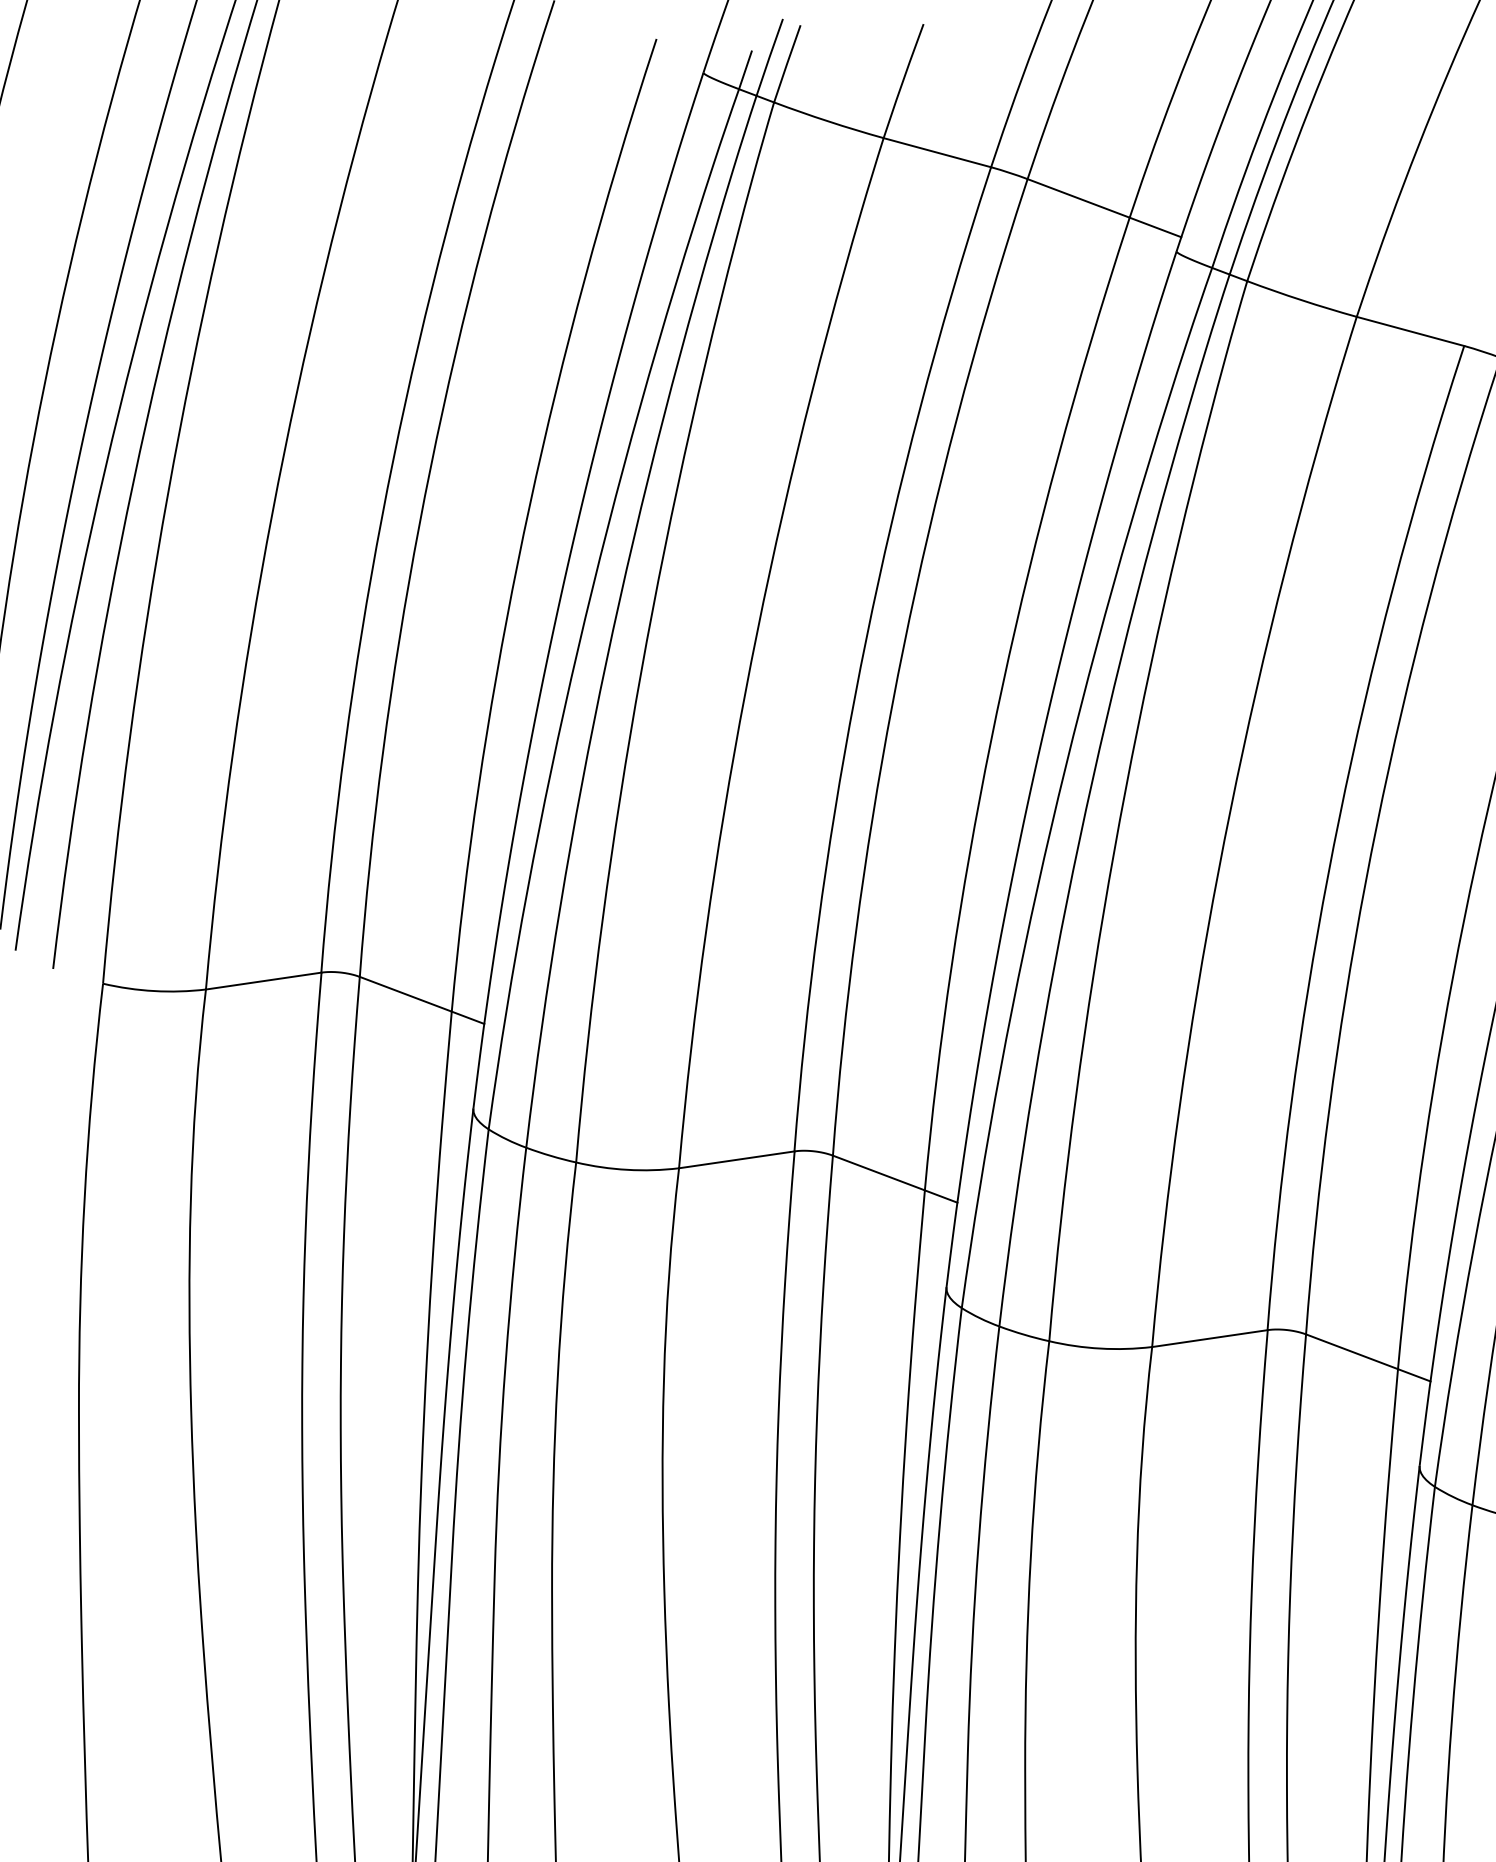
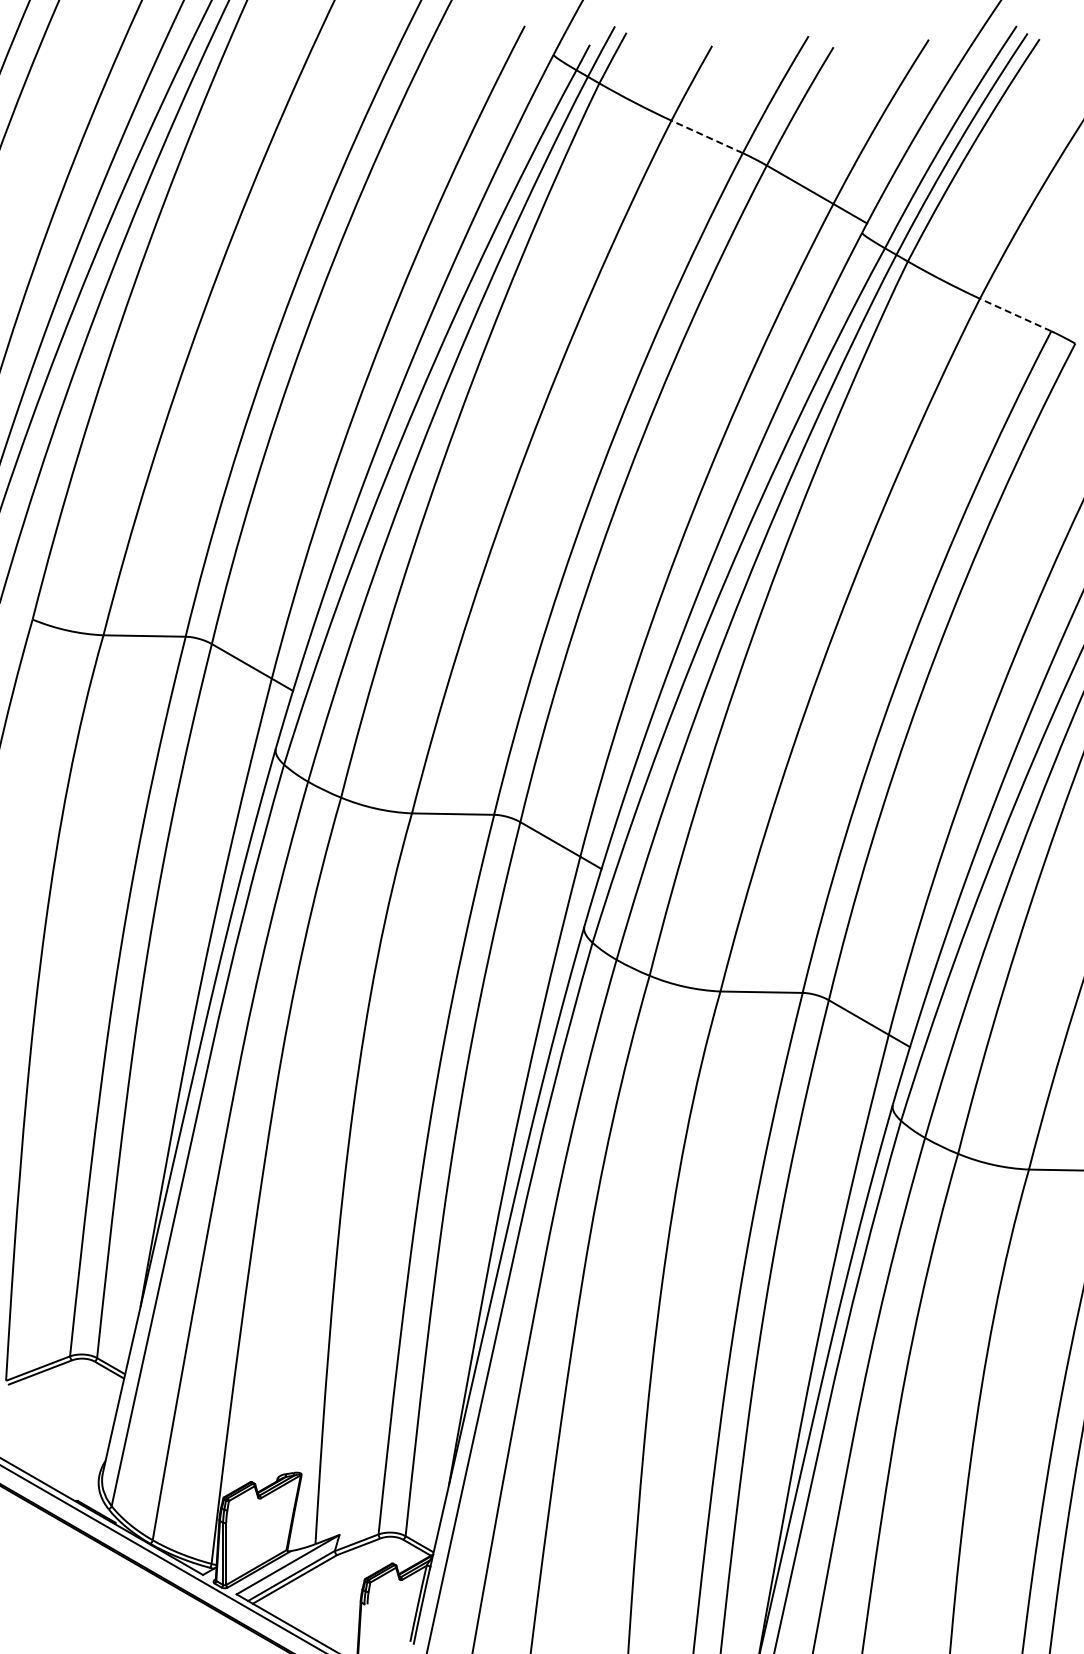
line: (936, 152) -> (706, 136), solid -> dashed
line: (1410, 330) -> (1015, 314), solid -> dashed

